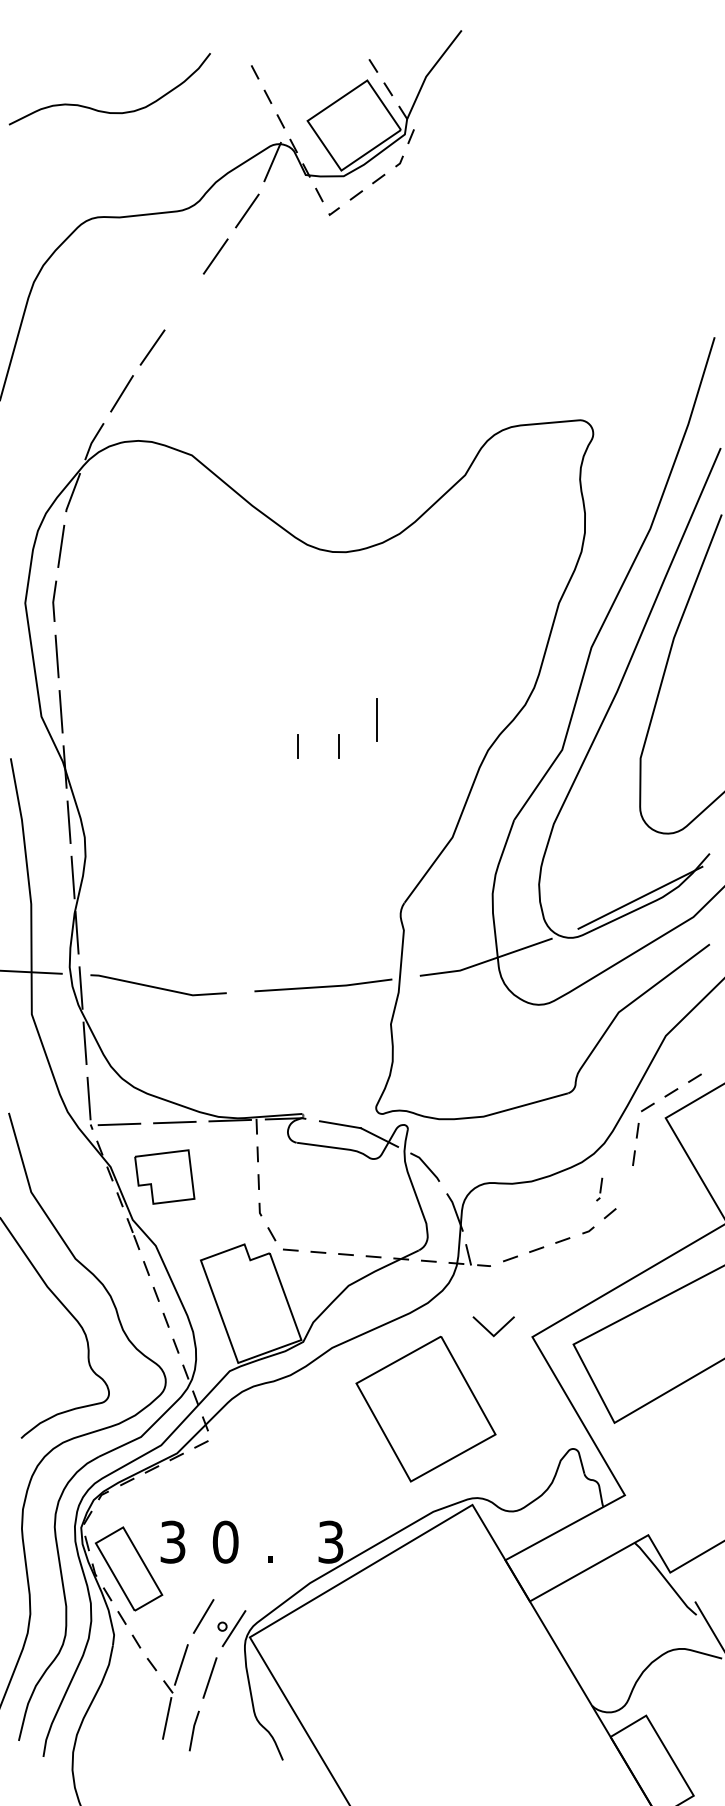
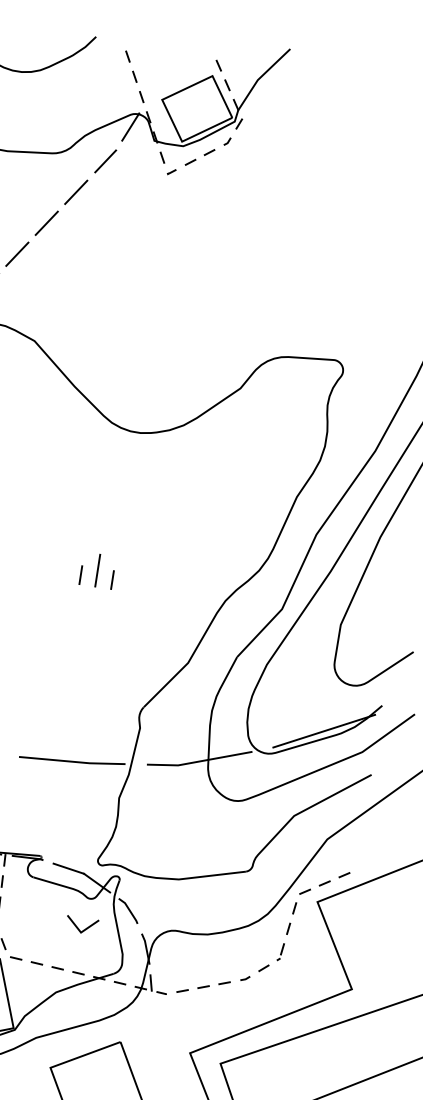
line: (184, 302) -> (46, 223), added
line: (376, 719) -> (97, 570), moved
part: (599, 1189) -> (280, 952), moved
line: (489, 1330) -> (78, 927), moved

